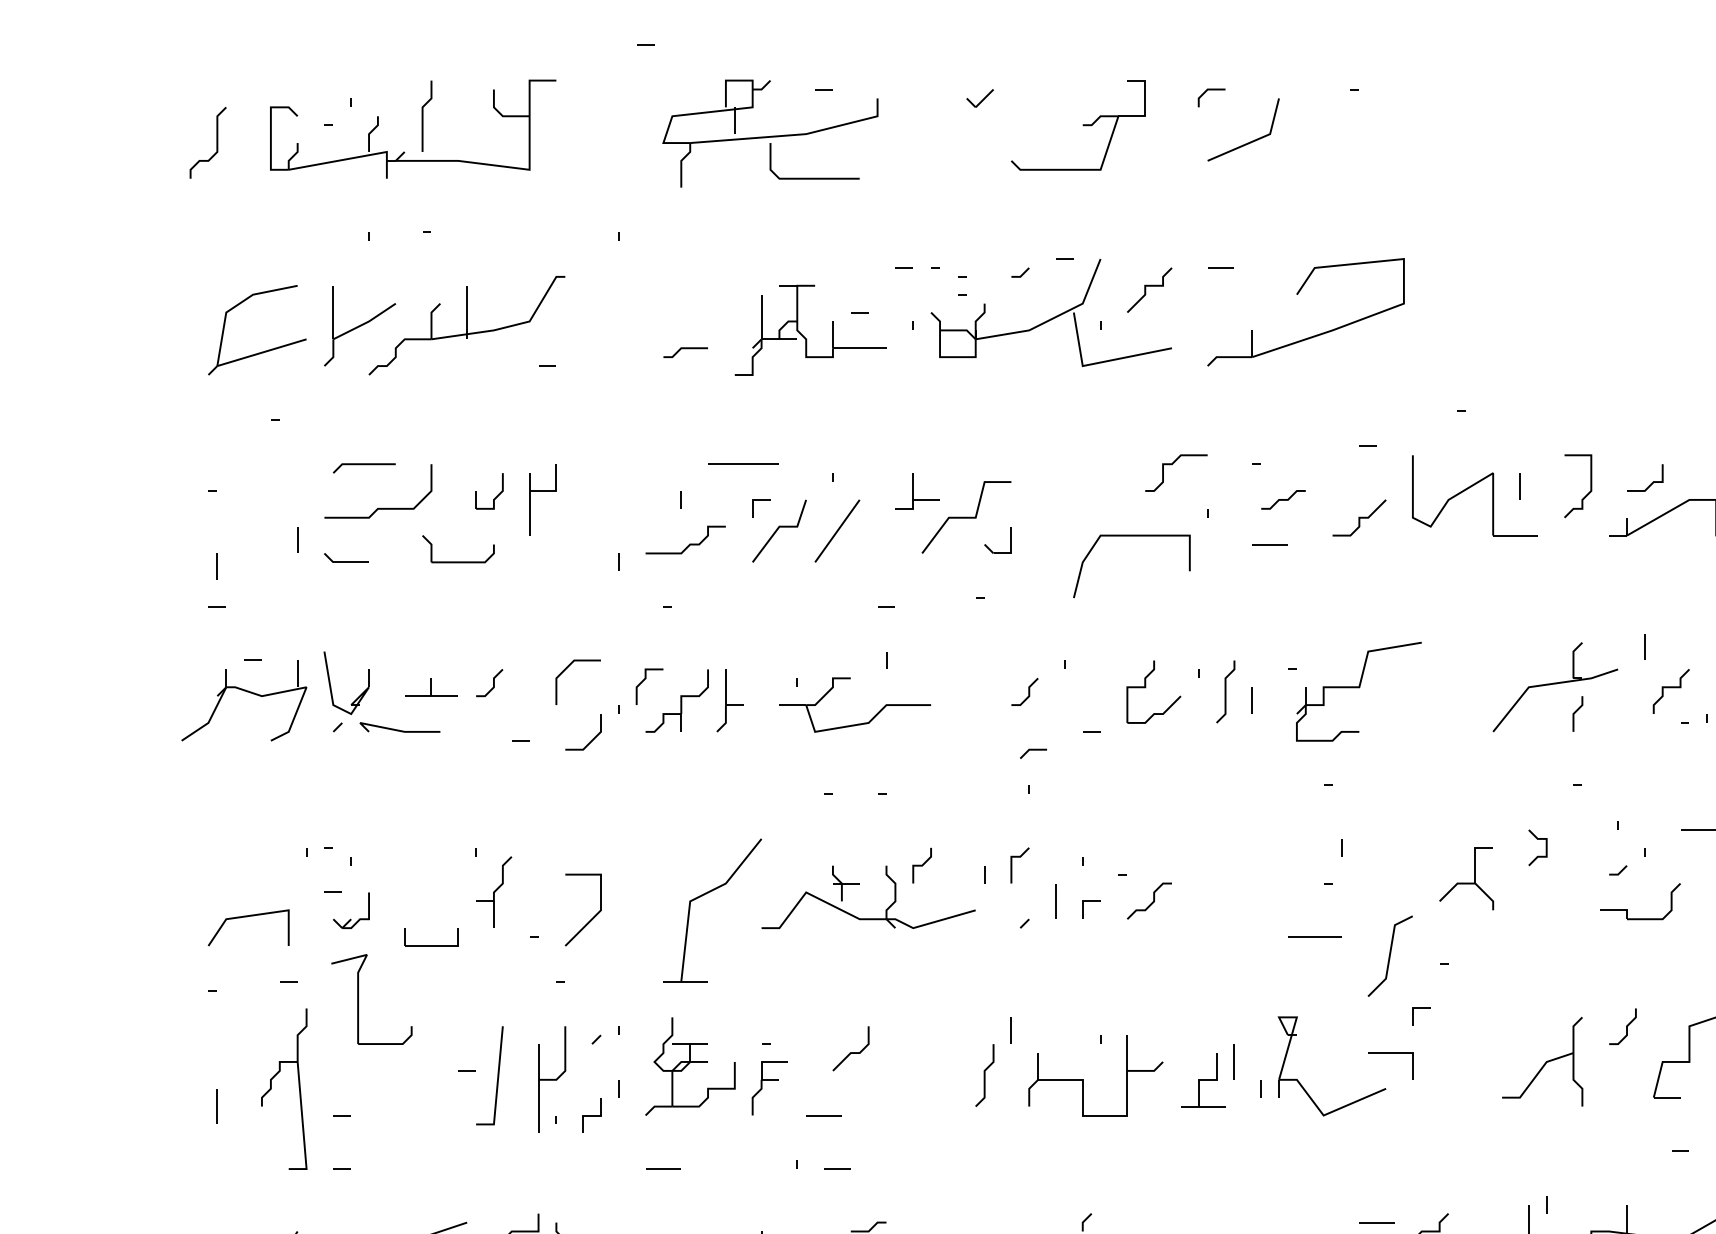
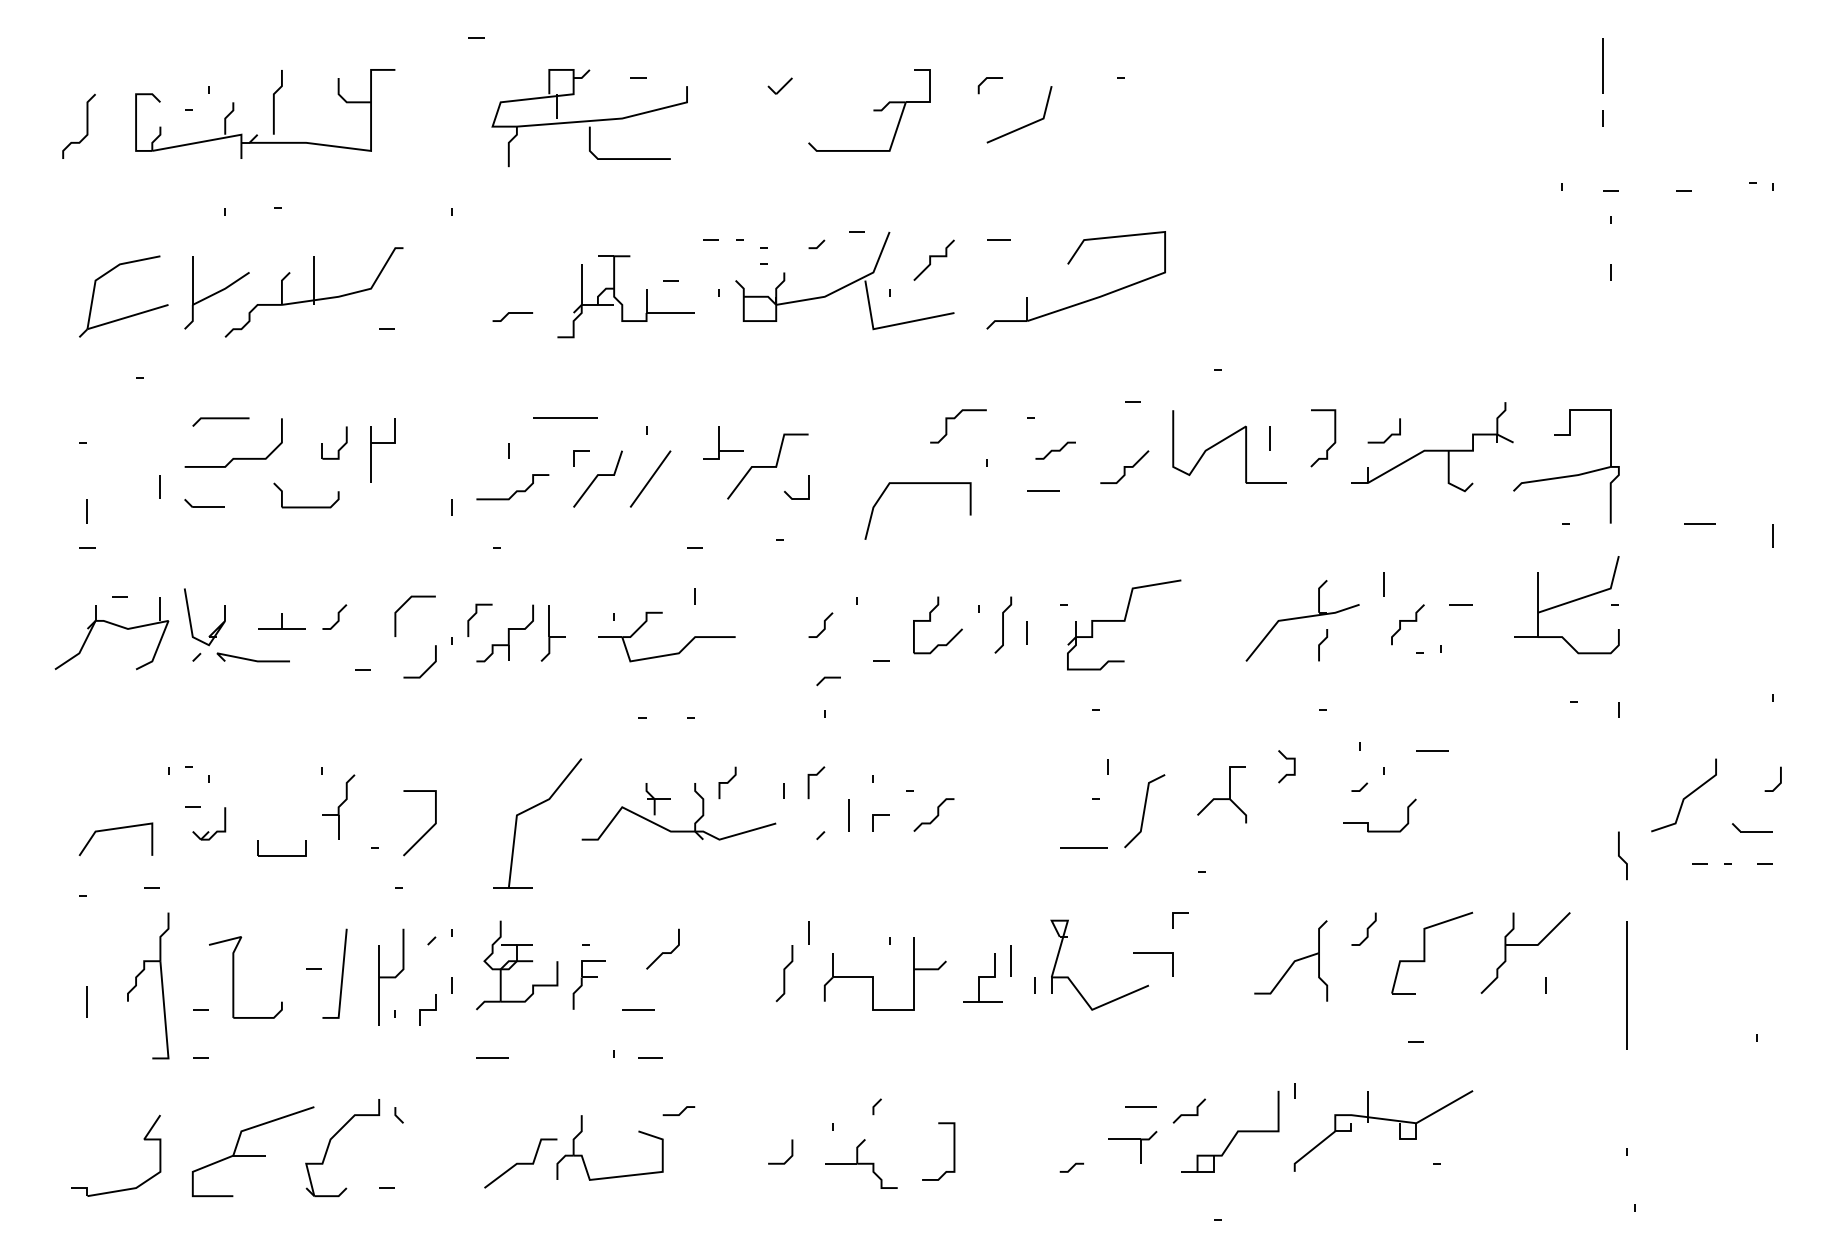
line: (1390, 956) -> (1144, 811), moved
part: (359, 999) -> (234, 977), moved

